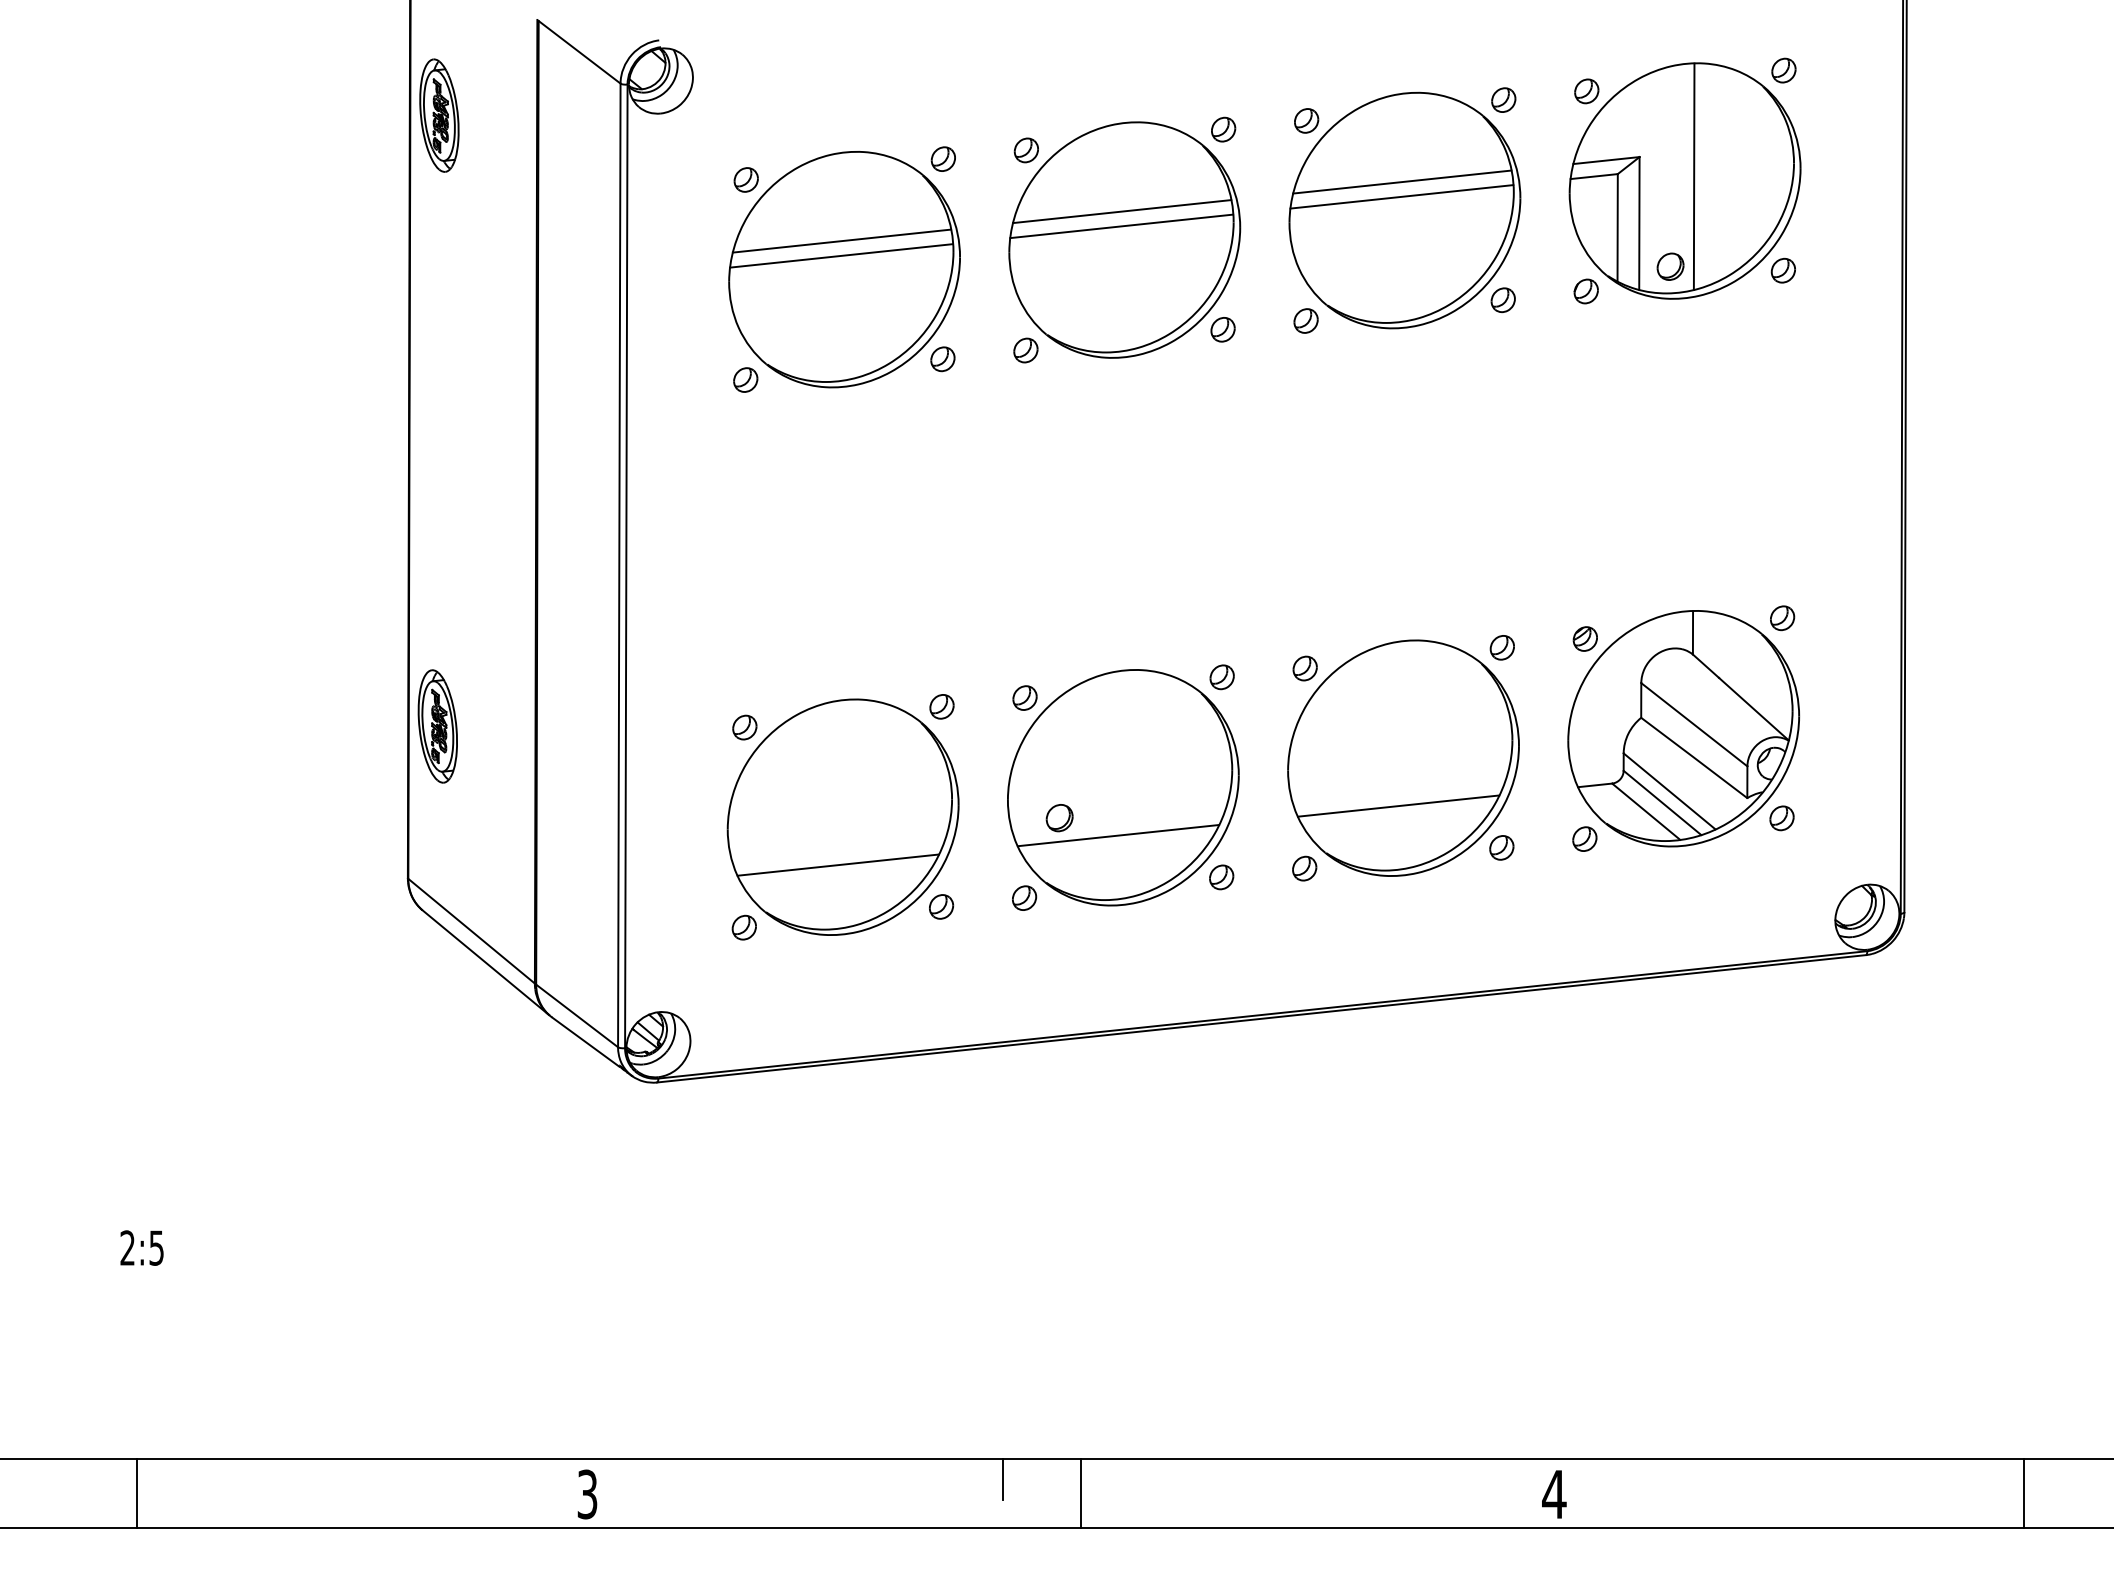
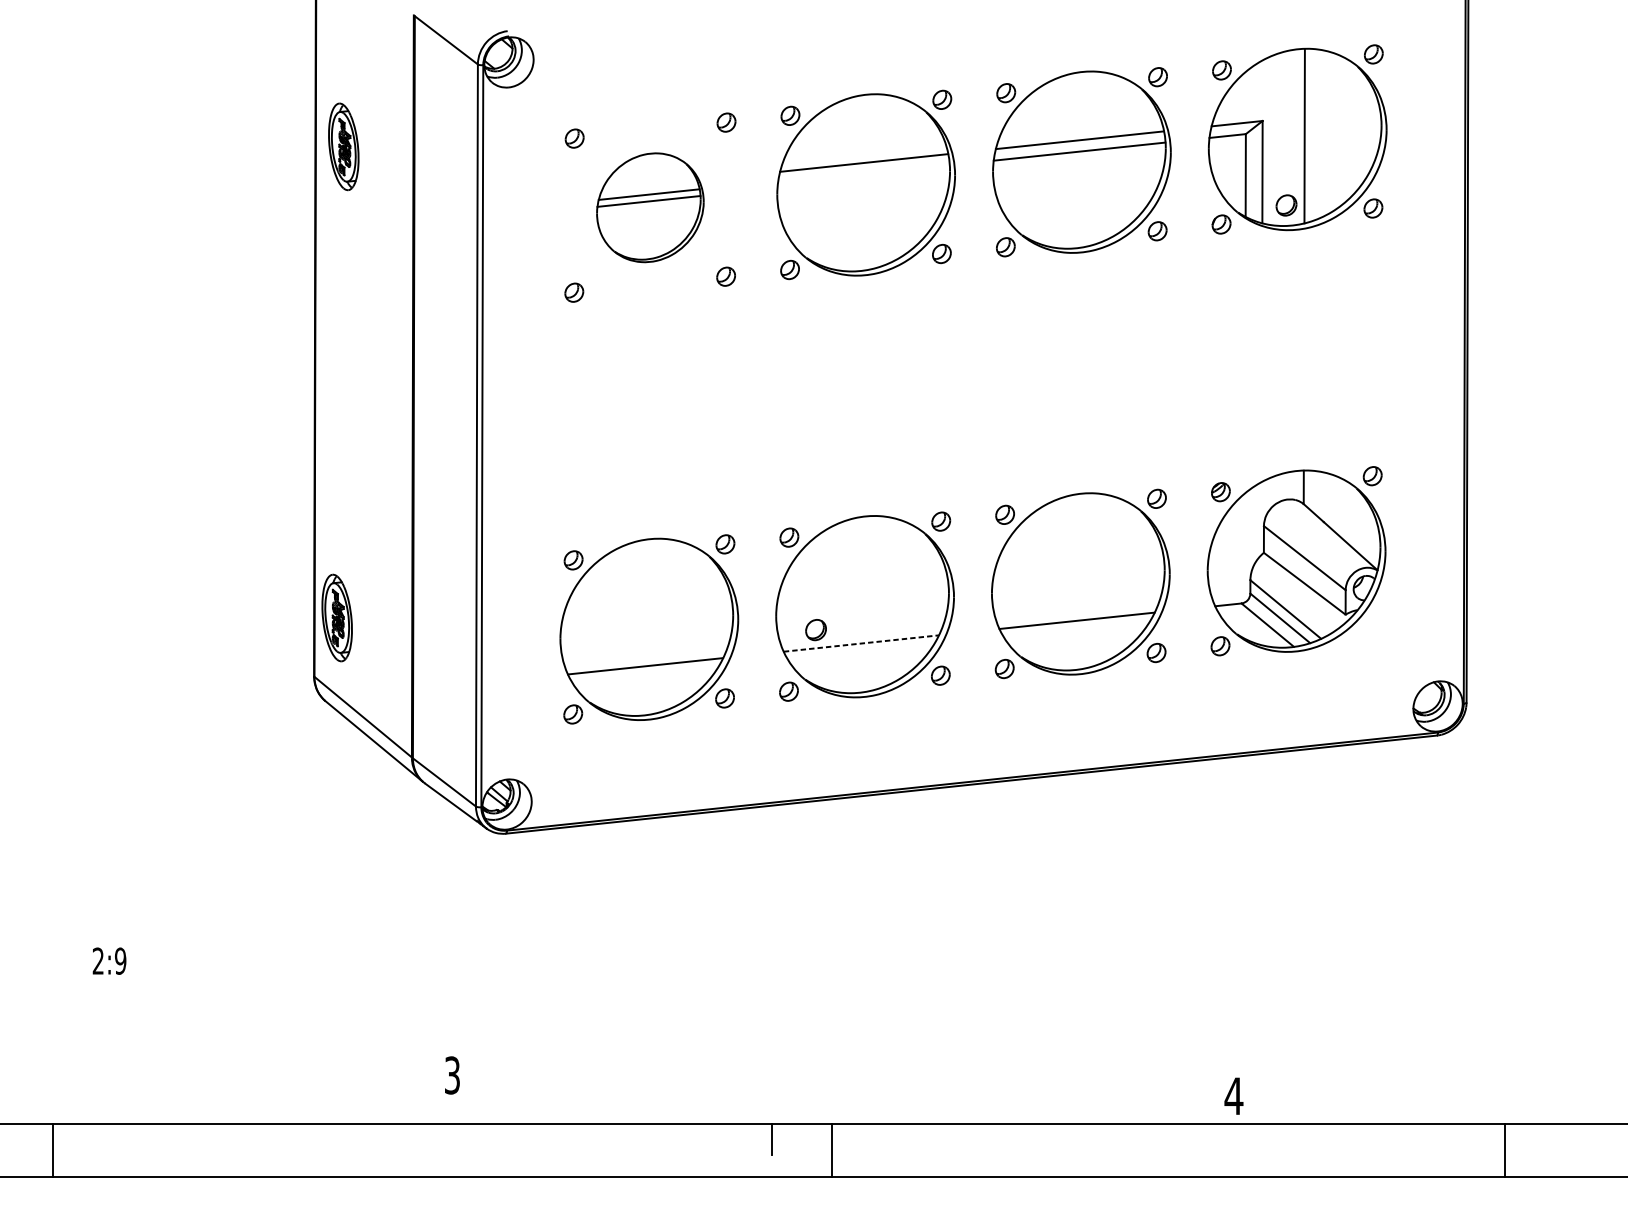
part: (439, 115) -> (343, 146), moved
line: (1121, 226) -> (863, 174), removed
part: (844, 269) -> (650, 207), size x0.6
part: (437, 726) -> (336, 618), moved
part: (1781, 818) -> (1371, 630), removed
line: (1118, 835) -> (861, 643), solid -> dashed
text: (156, 1247) -> (120, 960), 2:5 -> 2:9
line: (137, 1492) -> (52, 1149), moved
line: (2024, 1492) -> (1505, 1149), moved
text: (587, 1494) -> (452, 1075), moved
text: (1554, 1494) -> (1234, 1096), moved

